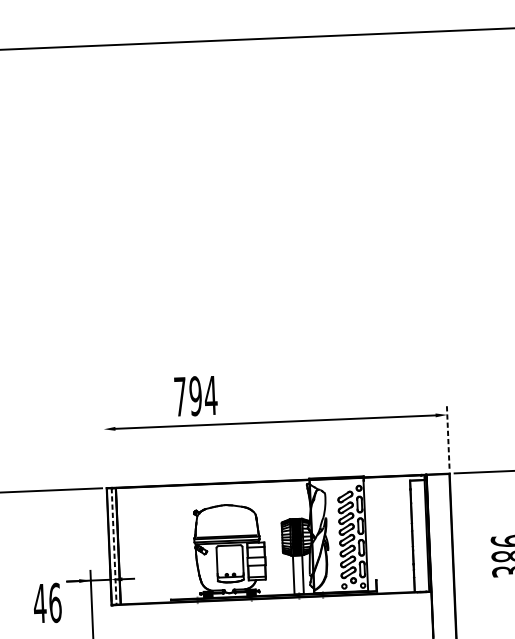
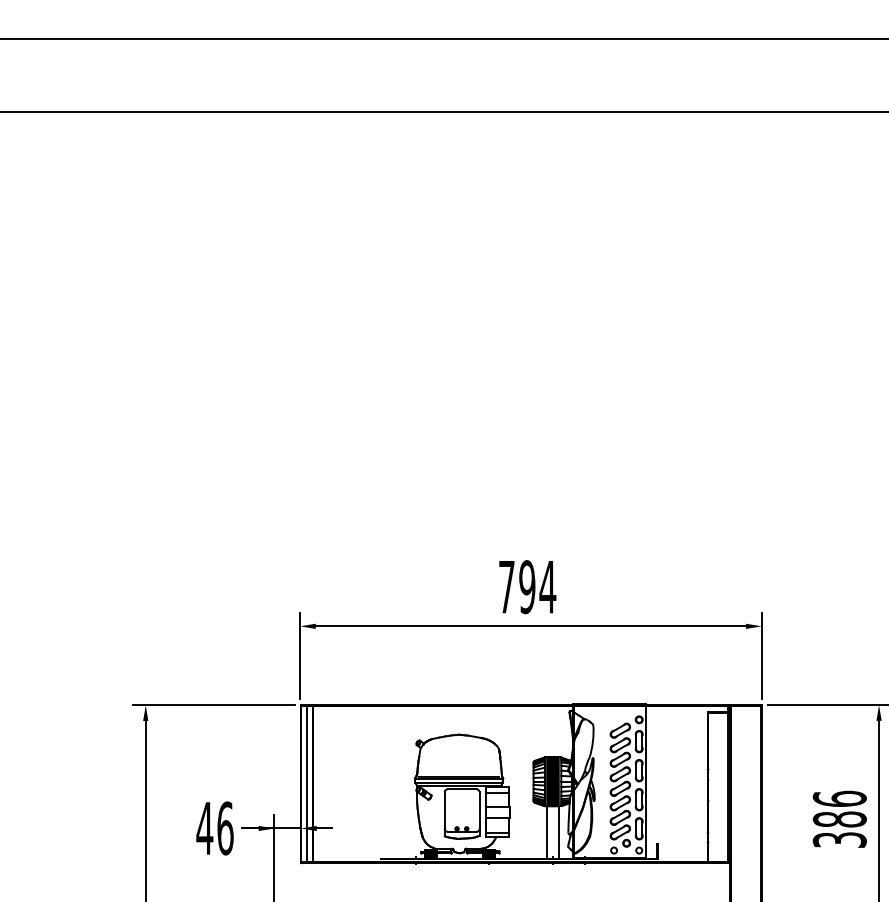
text: (195, 396) -> (527, 587), moved
line: (448, 436) -> (761, 655), dashed -> solid
line: (104, 451) -> (300, 656), added
line: (114, 546) -> (307, 784), dashed -> solid
text: (47, 603) -> (214, 828), moved

